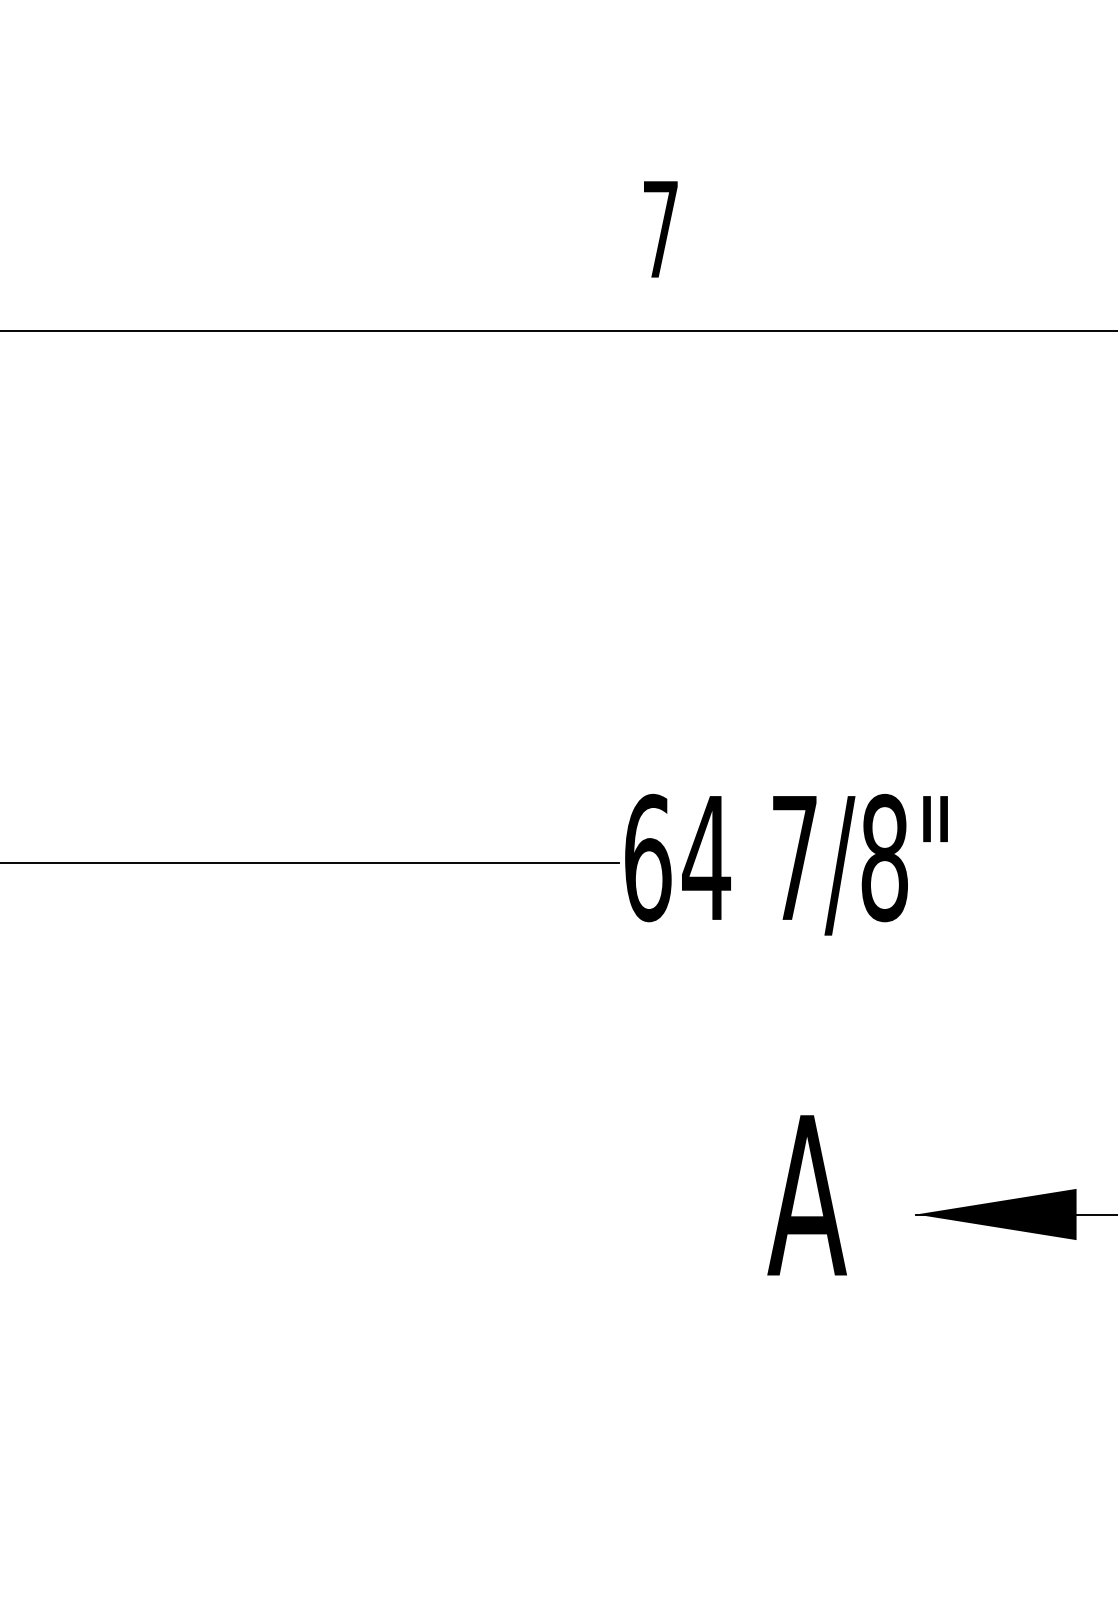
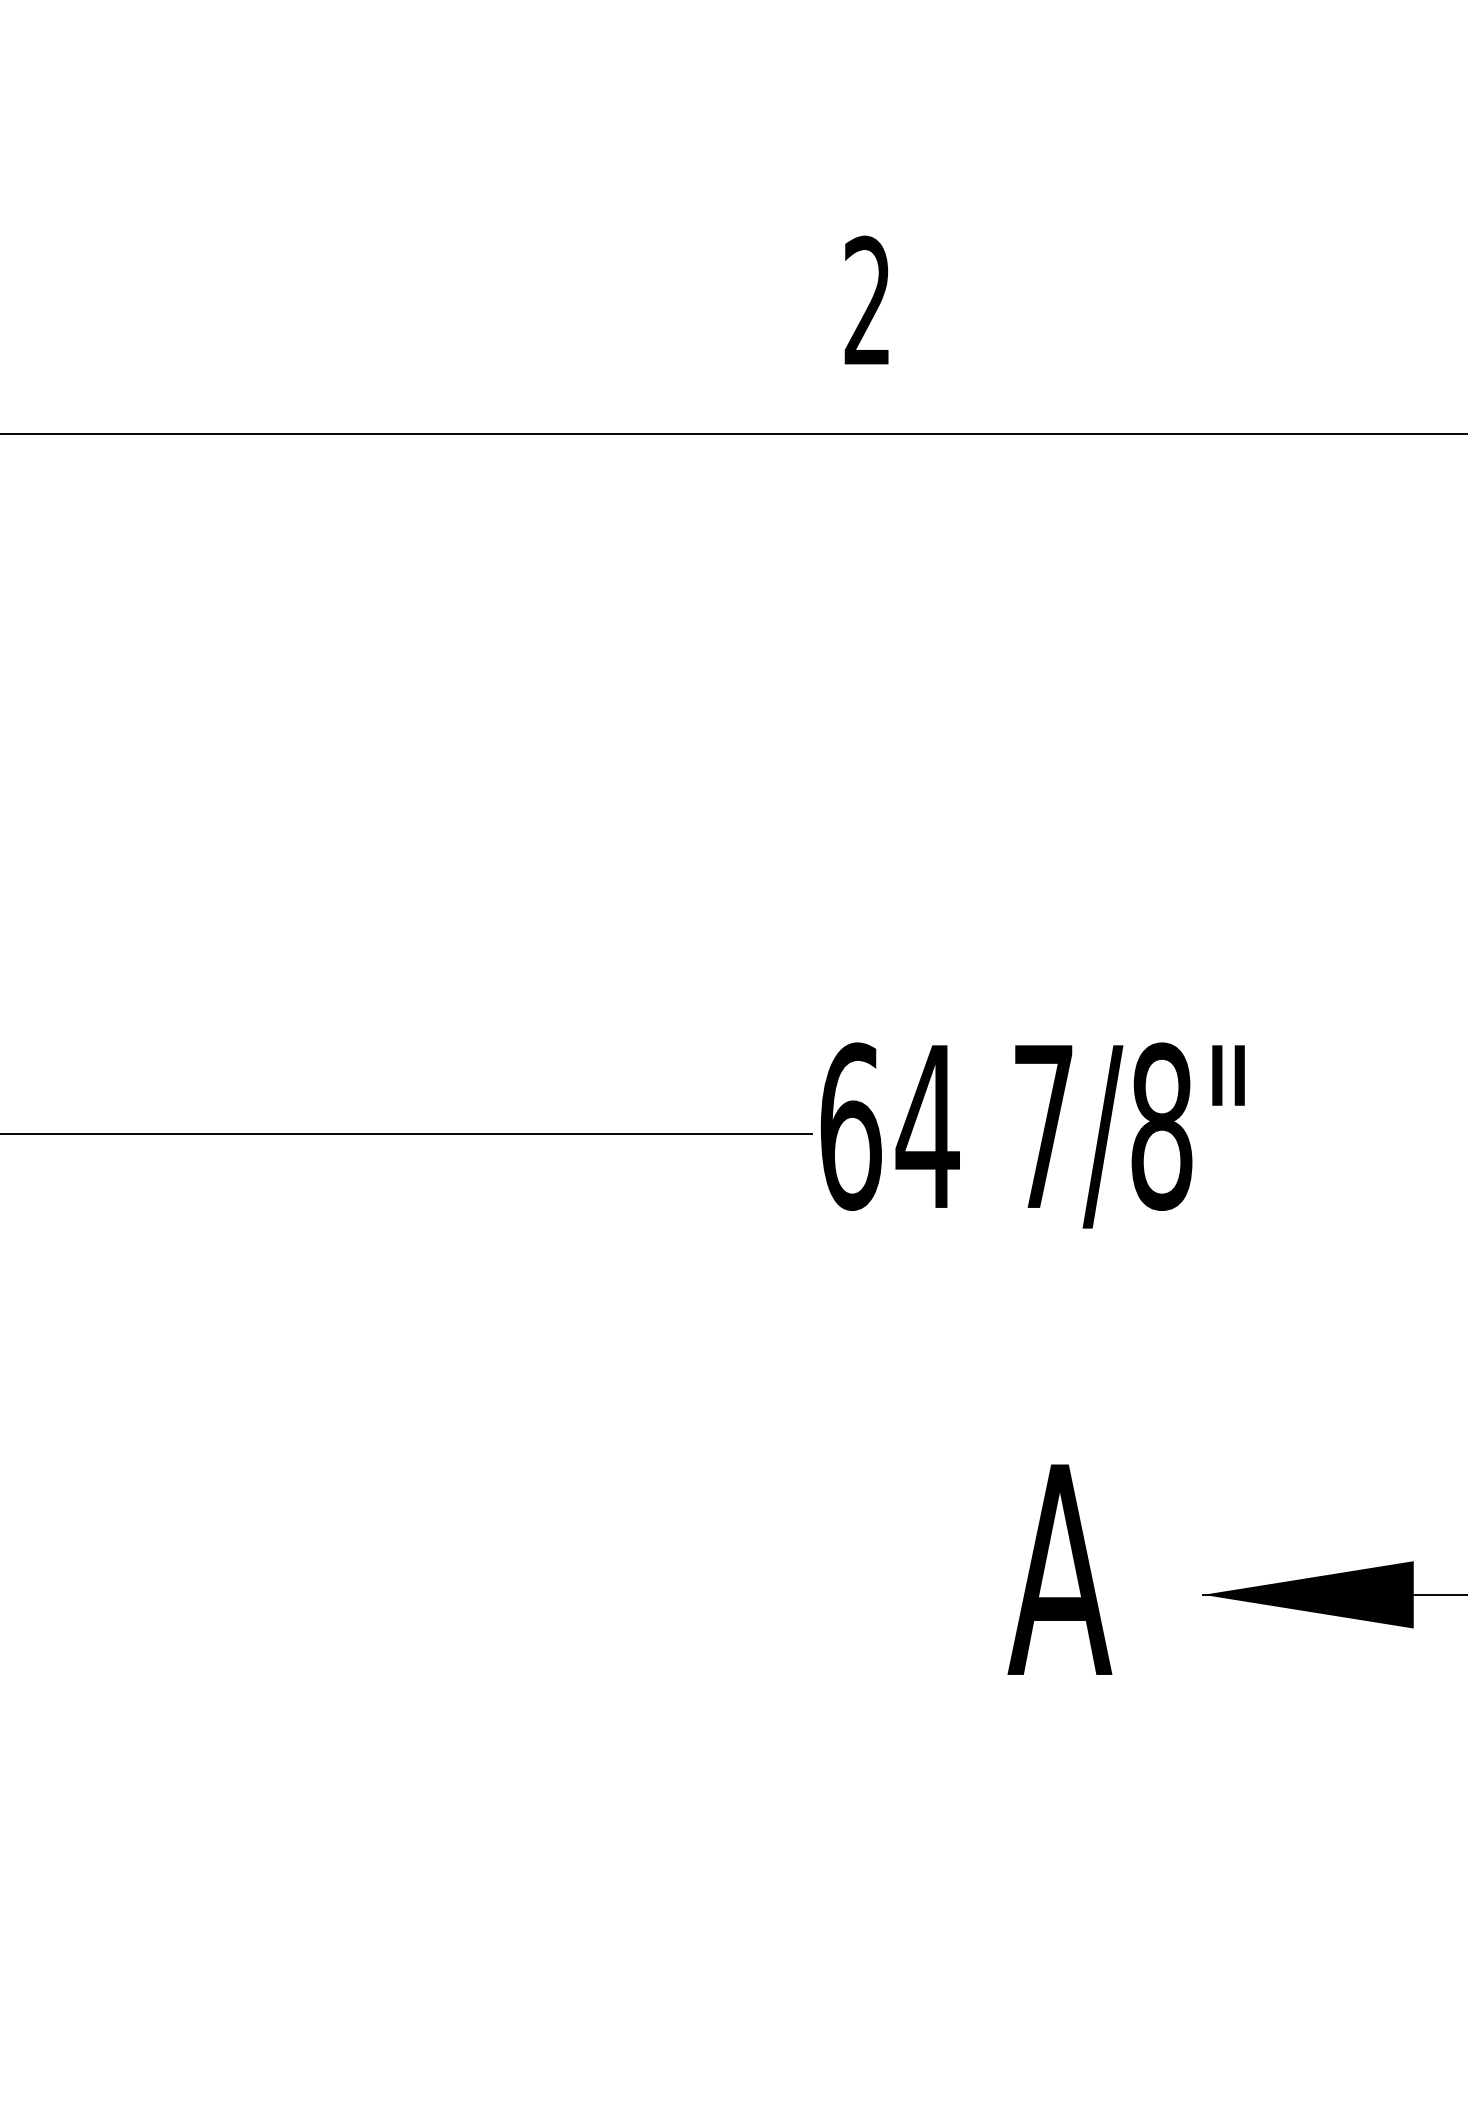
text: (659, 228) -> (866, 299), 7 -> 2

